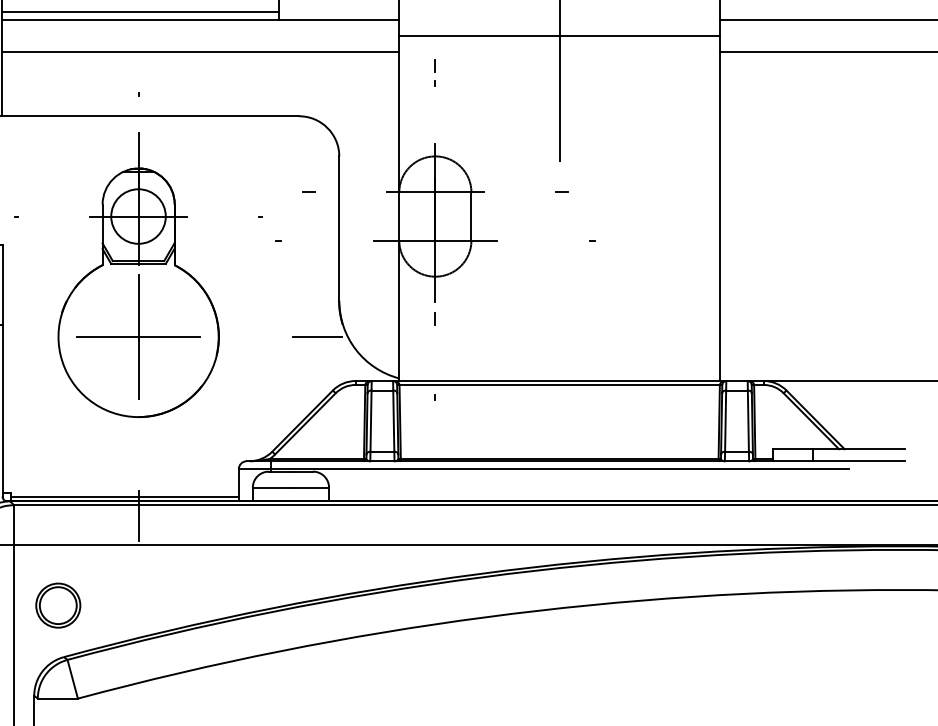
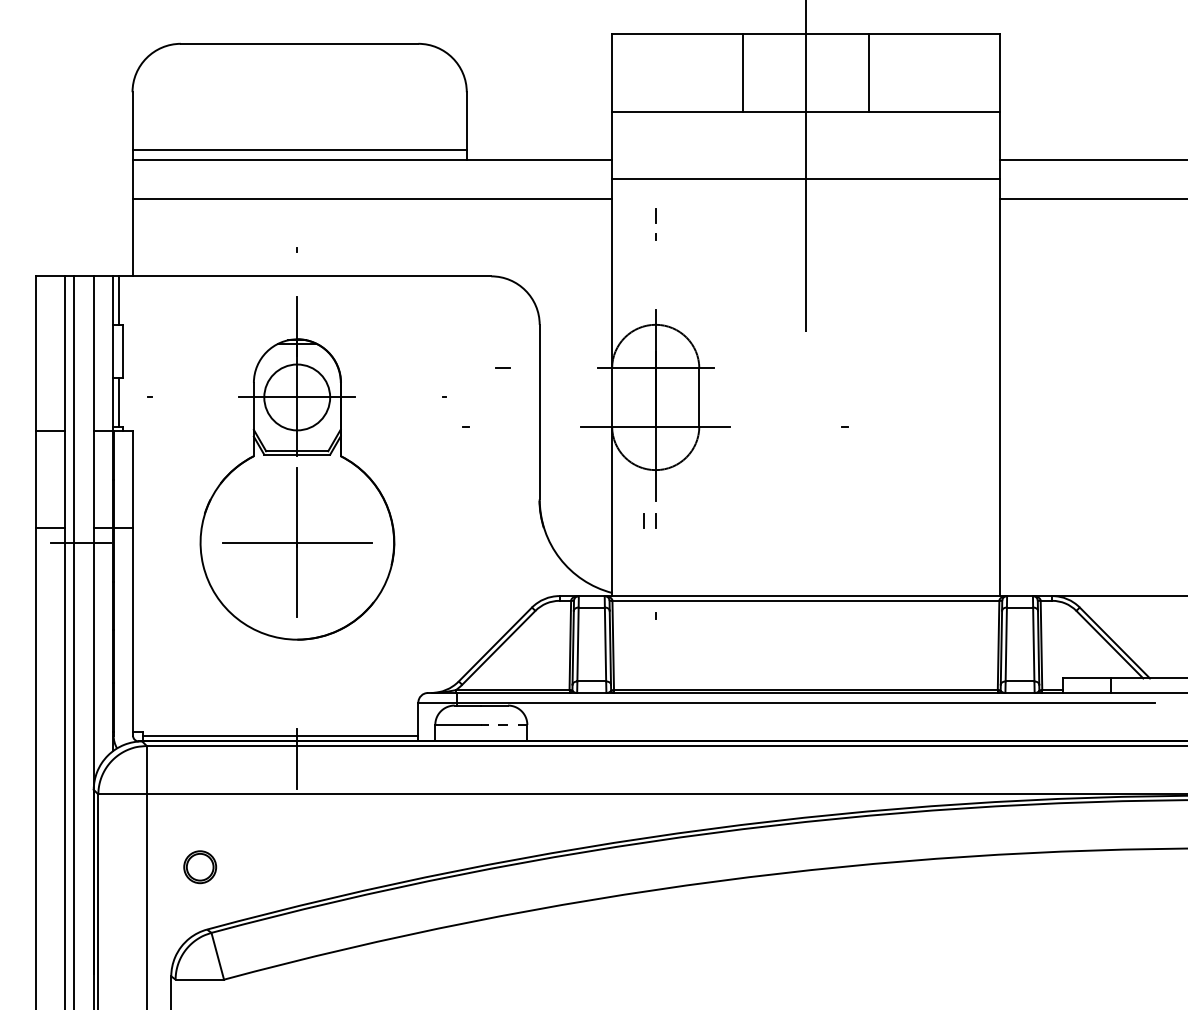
line: (561, 191) -> (808, 367), removed
line: (425, 318) -> (643, 520), added
line: (317, 336) -> (513, 542), removed
line: (309, 487) -> (503, 724), solid -> dashed
part: (57, 604) -> (199, 866), size x0.6

